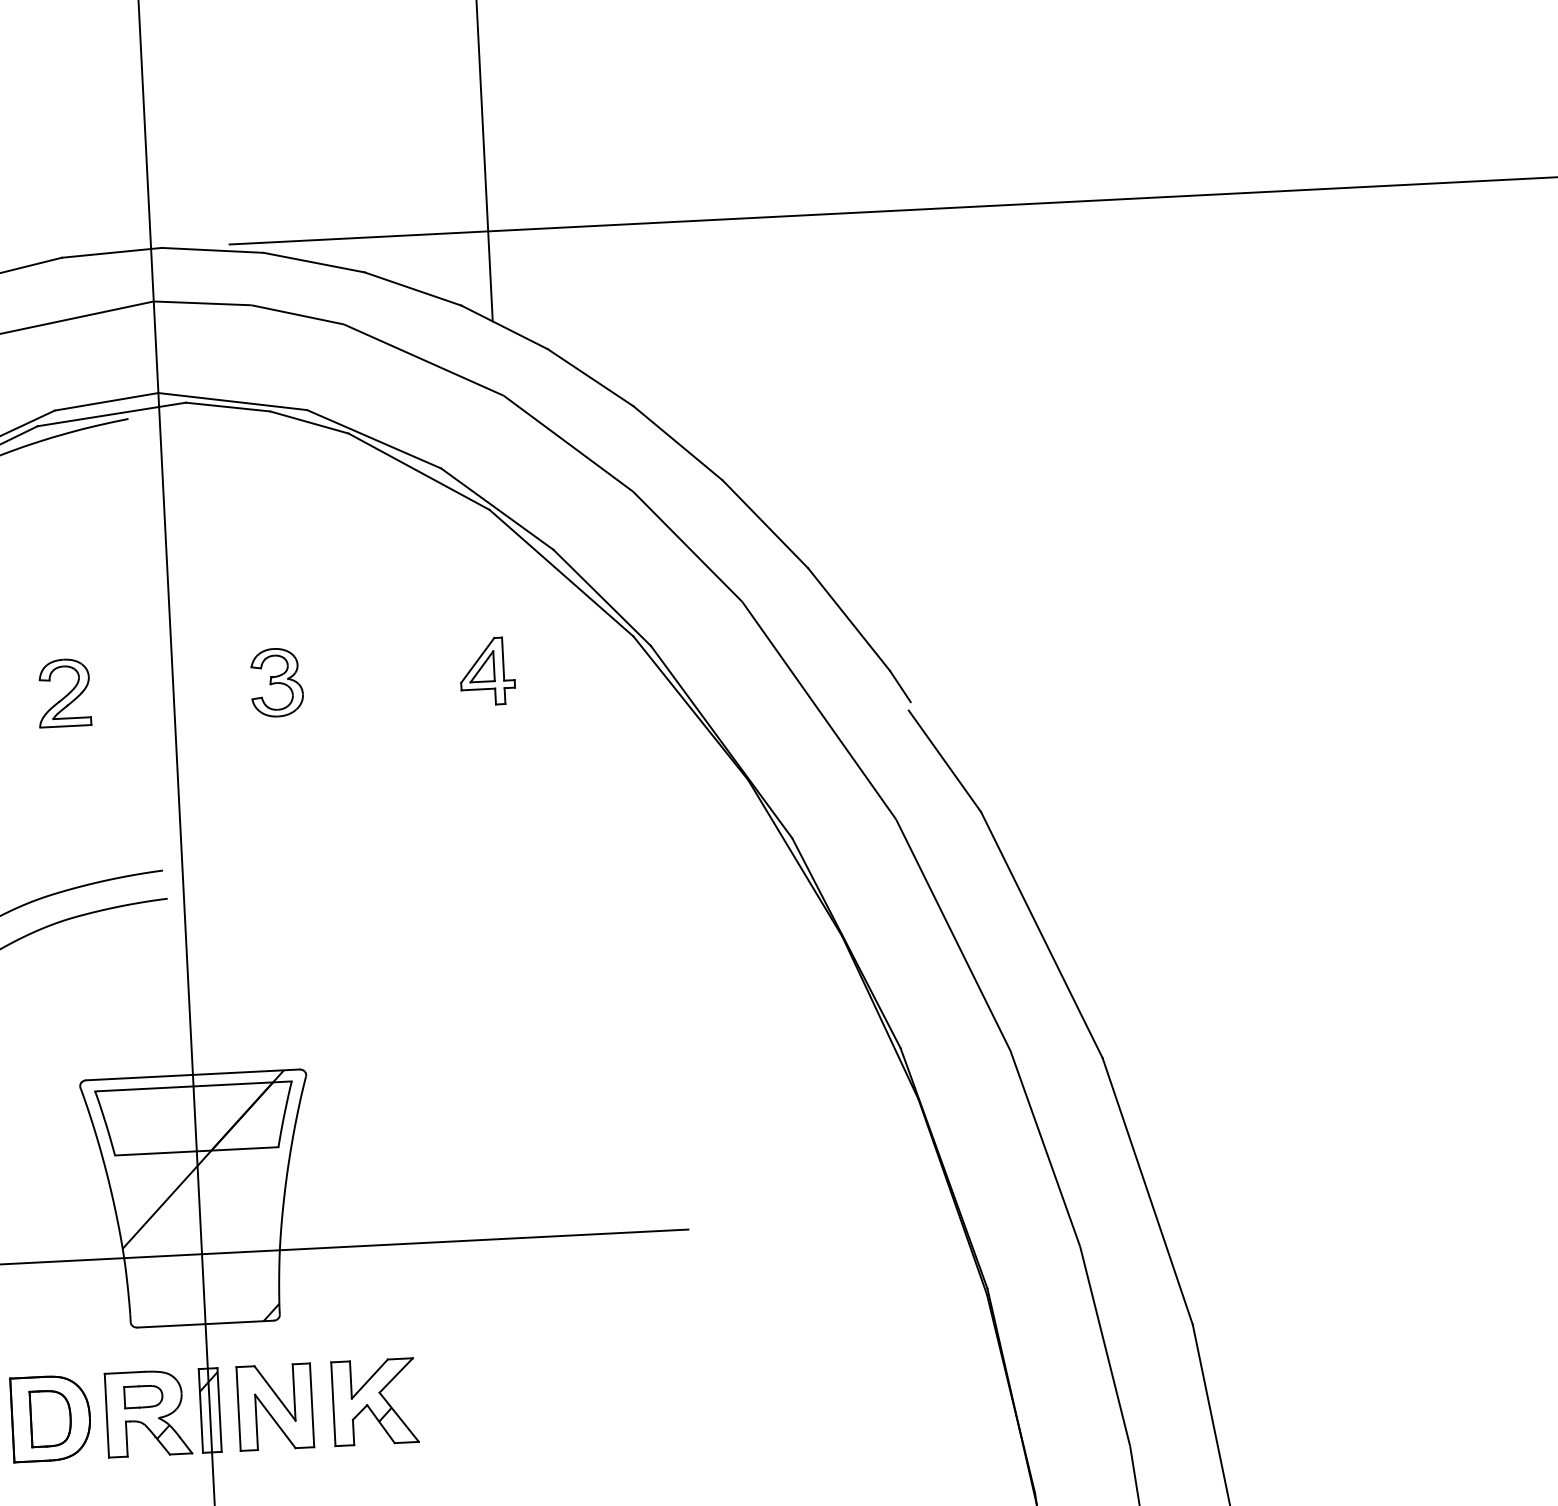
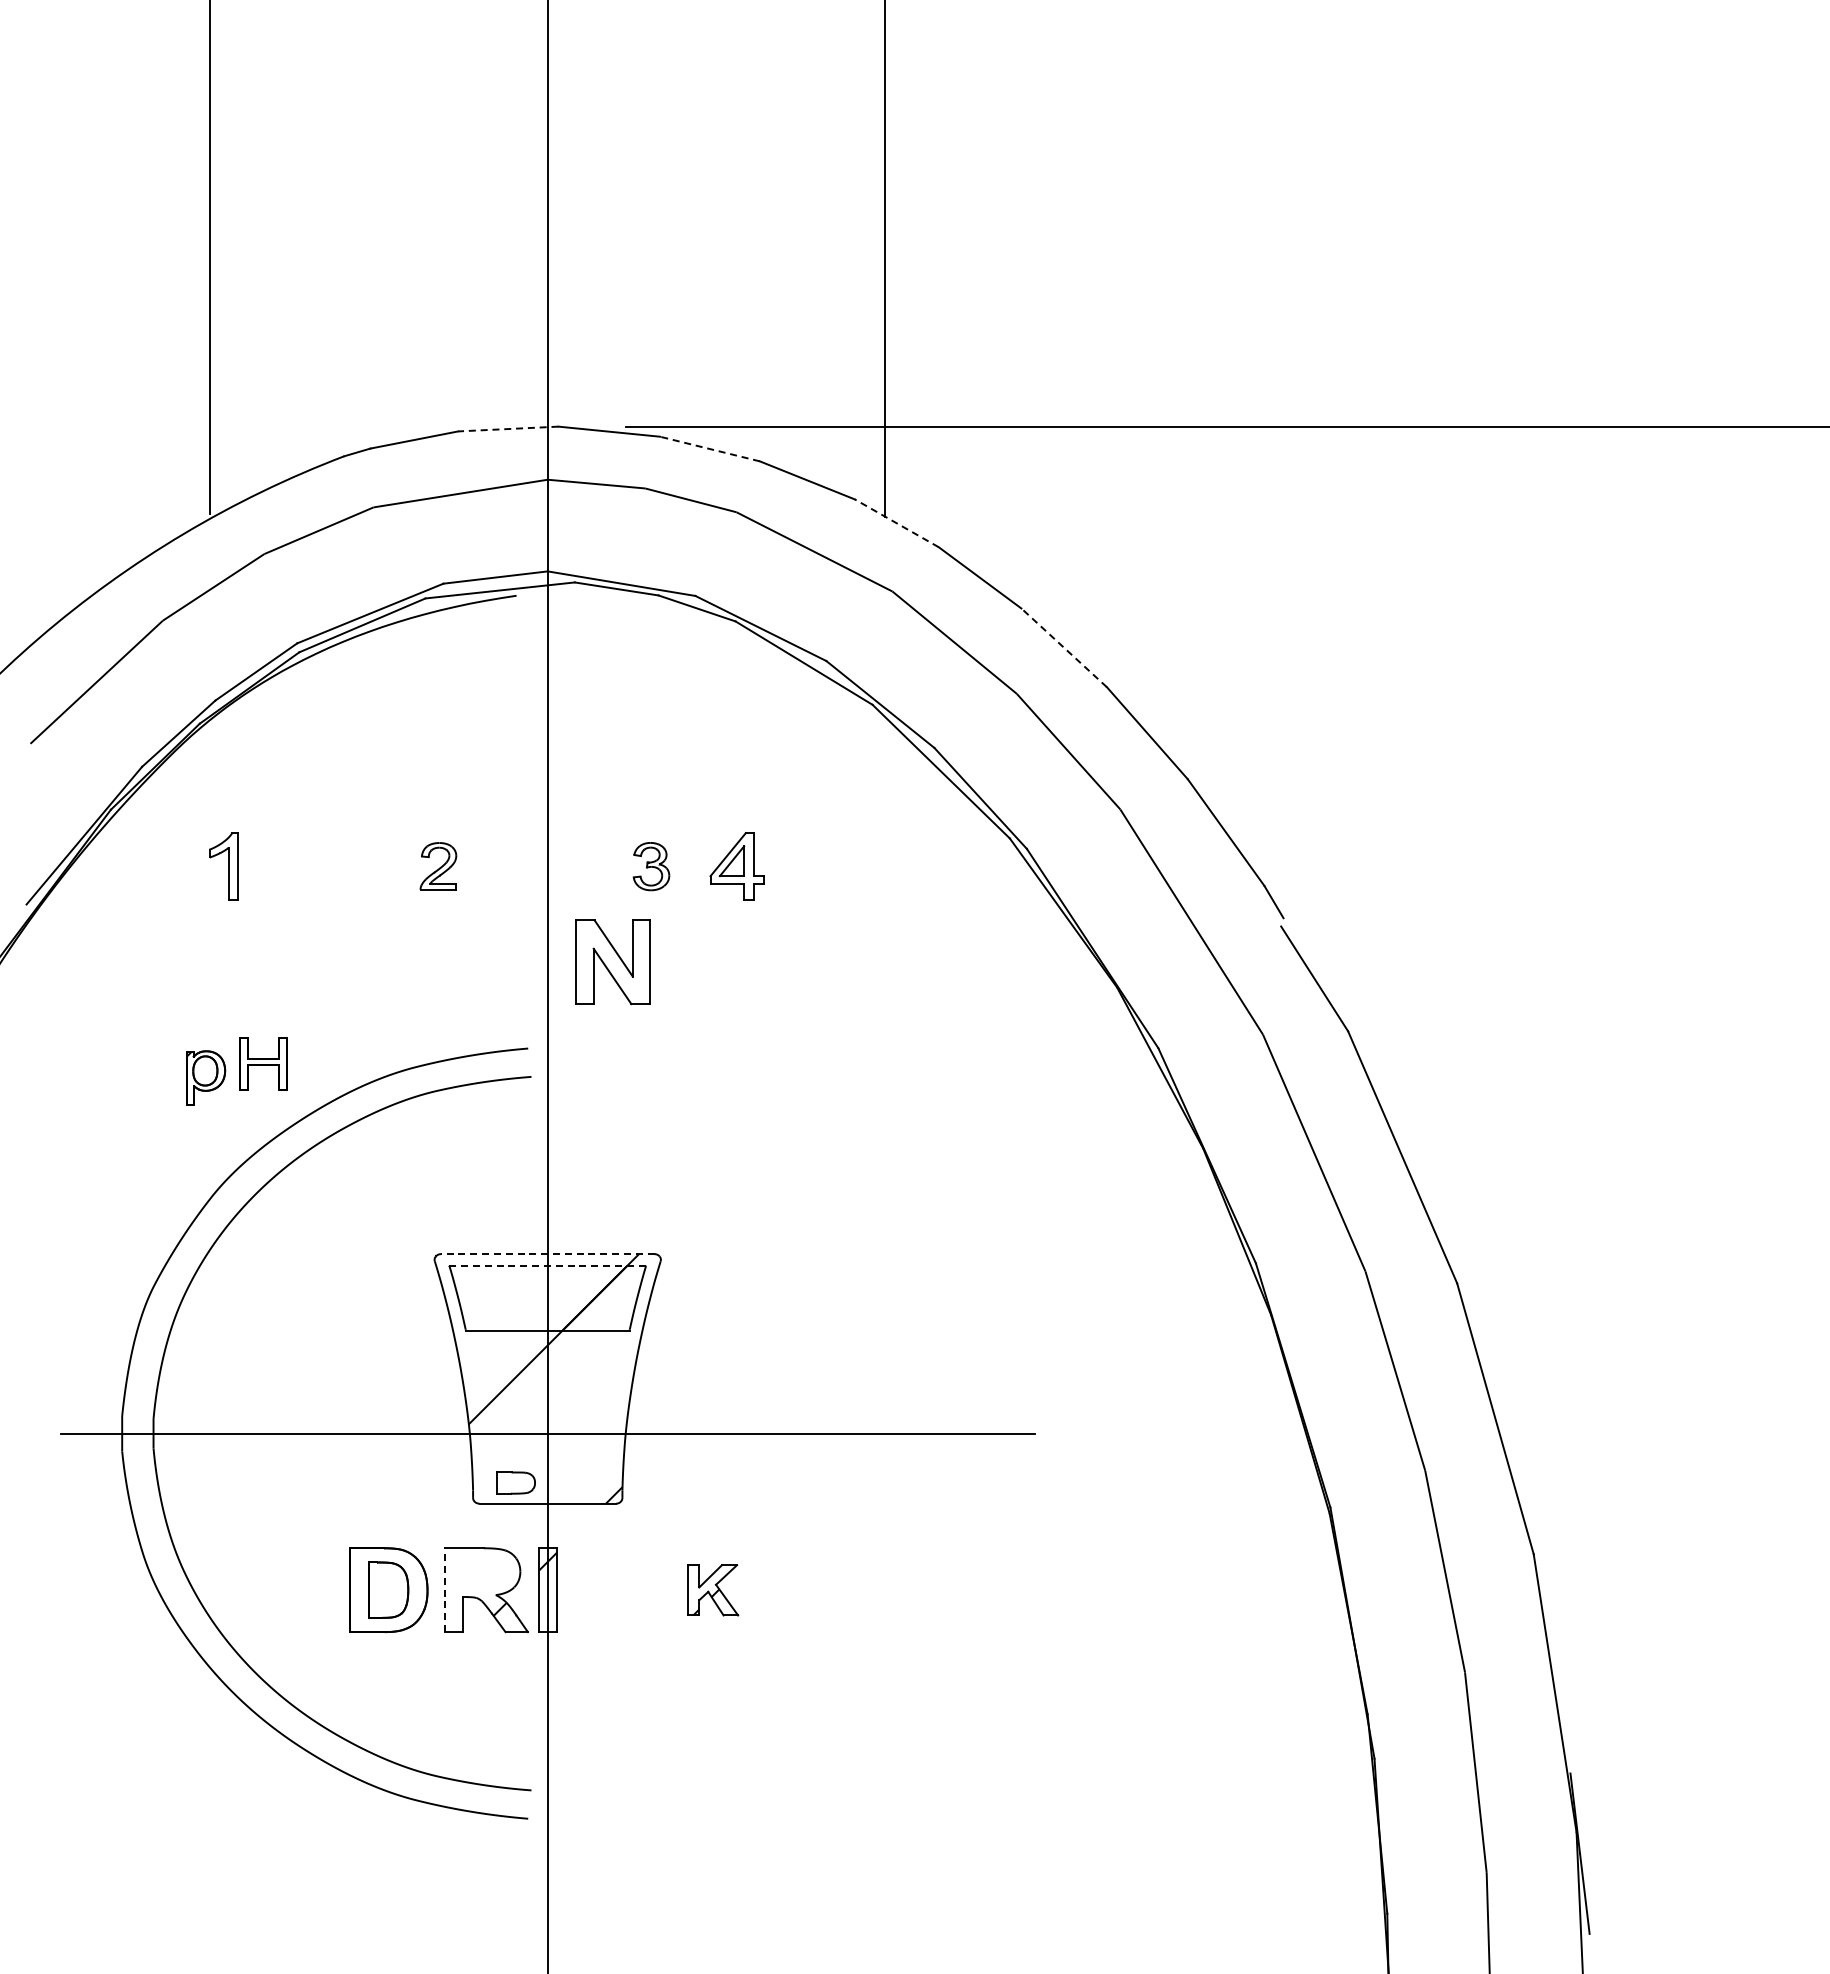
line: (110, 253) -> (507, 429), solid -> dashed
line: (313, 262) -> (709, 448), solid -> dashed
line: (504, 327) -> (896, 523), solid -> dashed
line: (677, 442) -> (1063, 647), solid -> dashed
part: (486, 671) -> (736, 866), moved
part: (276, 682) -> (651, 866), size x0.7
part: (64, 693) -> (438, 866), size x0.7
line: (192, 1075) -> (547, 1254), solid -> dashed
line: (194, 1086) -> (548, 1265), solid -> dashed
part: (142, 1396) -> (515, 1482), moved
part: (374, 1402) -> (712, 1590), size x0.6
part: (274, 1407) -> (612, 962), moved
line: (106, 1416) -> (444, 1590), solid -> dashed

